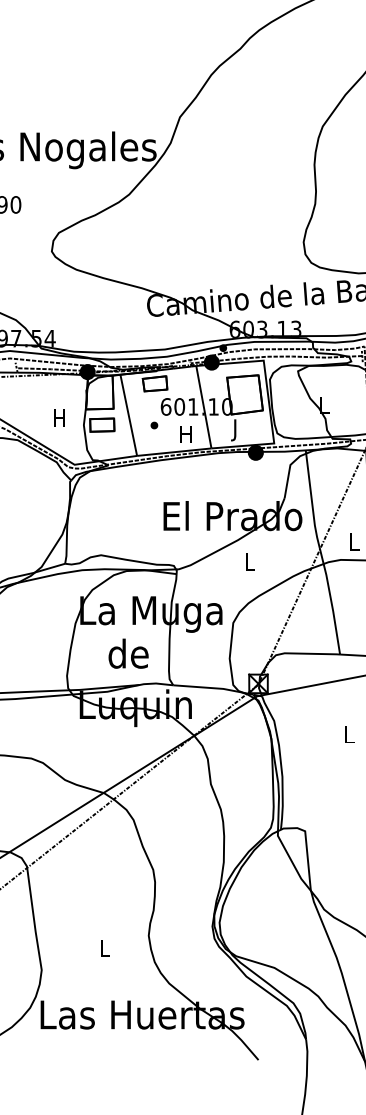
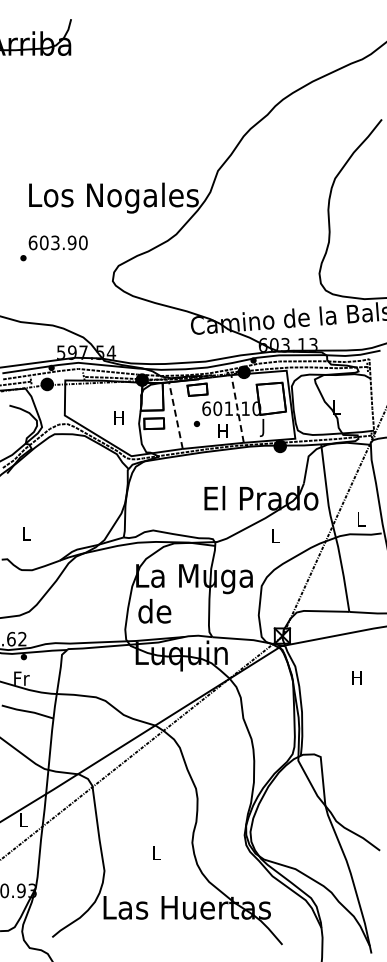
line: (203, 406) -> (237, 408), solid -> dashed
line: (128, 415) -> (175, 415), solid -> dashed
text: (128, 653) -> (154, 611), moved
text: (348, 734) -> (356, 677), L -> H

